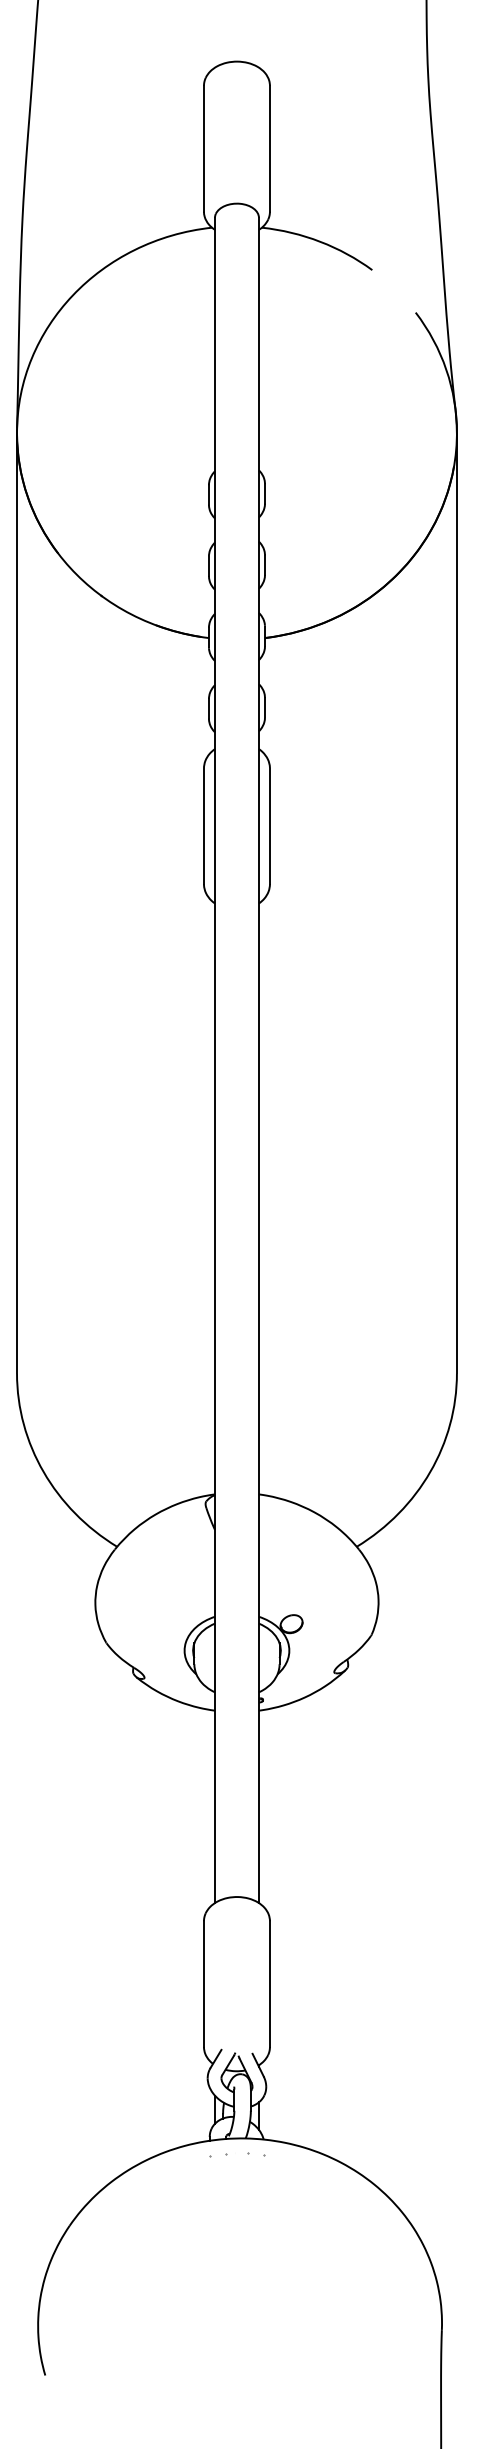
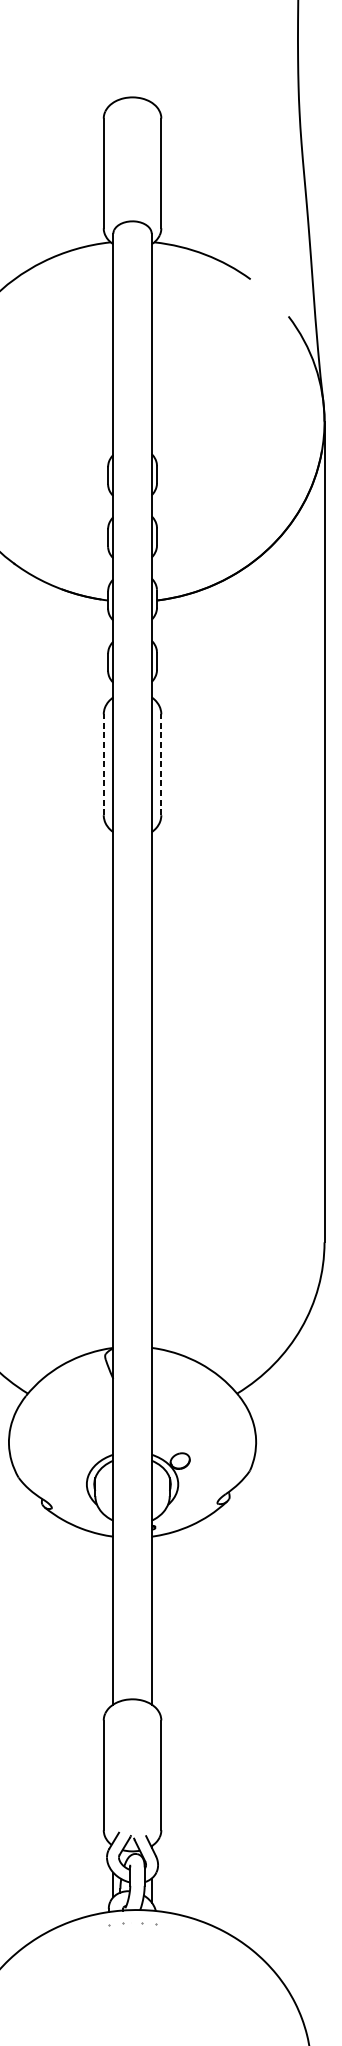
line: (203, 826) -> (103, 764), solid -> dashed
line: (269, 826) -> (160, 764), solid -> dashed

